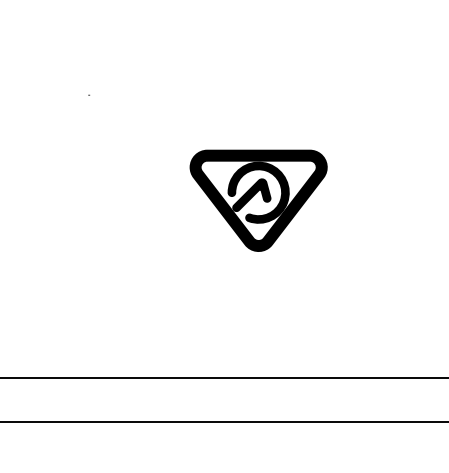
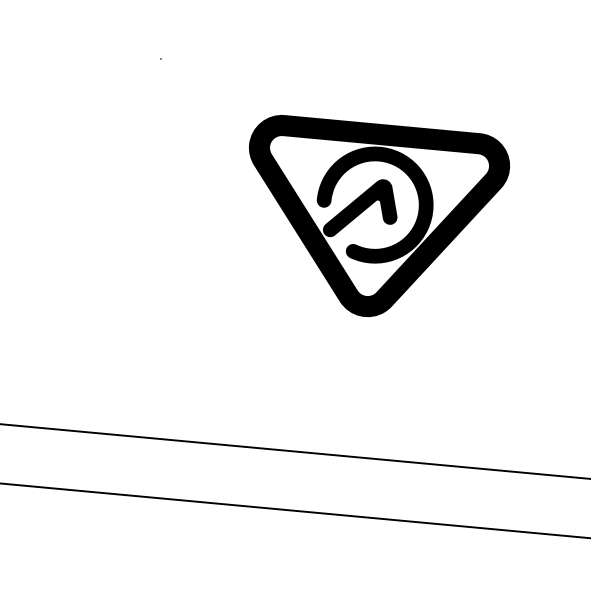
part: (258, 200) -> (373, 220), size x1.43

